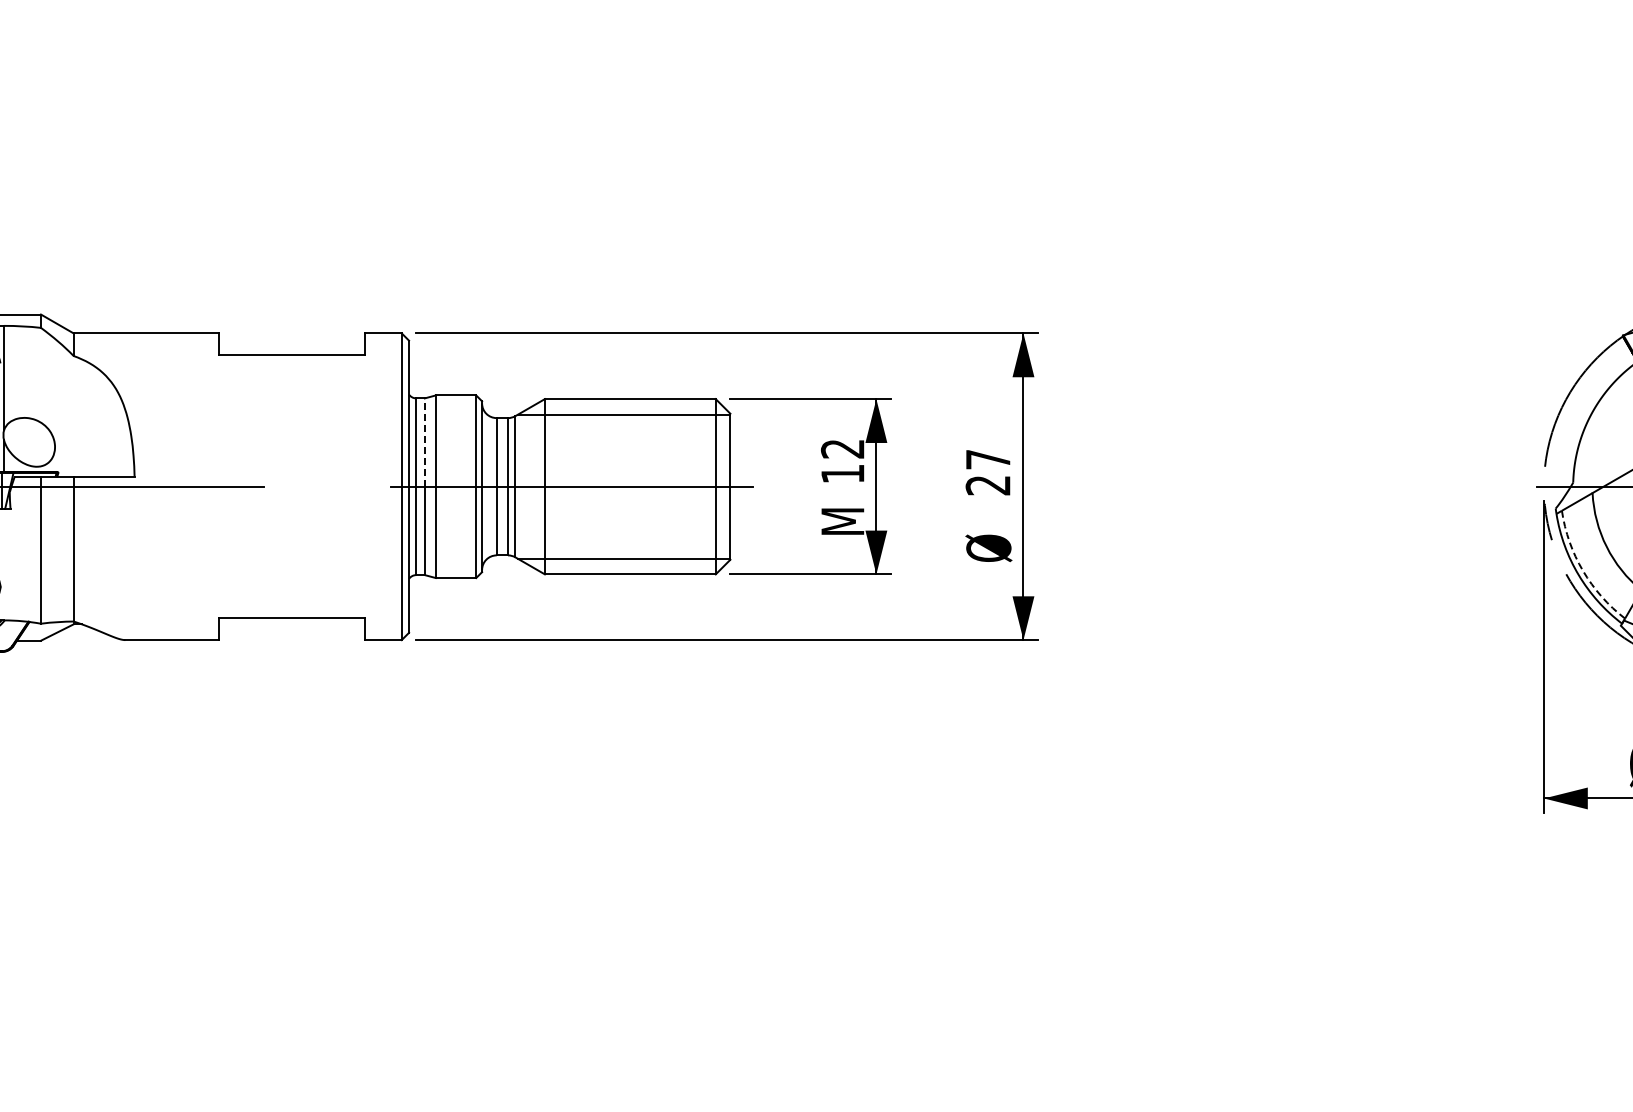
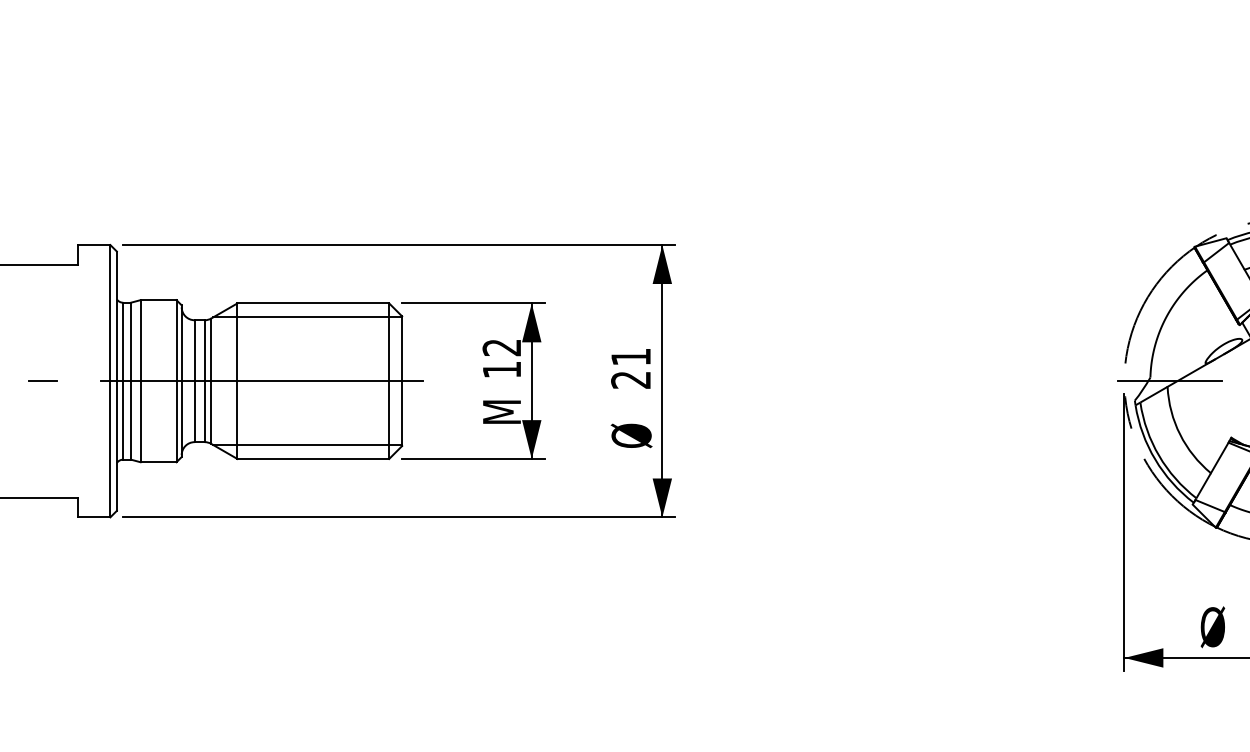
line: (424, 442) -> (130, 341), dashed -> solid
text: (988, 459) -> (631, 357), 27 -> 21
line: (325, 486) -> (42, 380), added
arc: (1583, 570) -> (1159, 455), dashed -> solid

